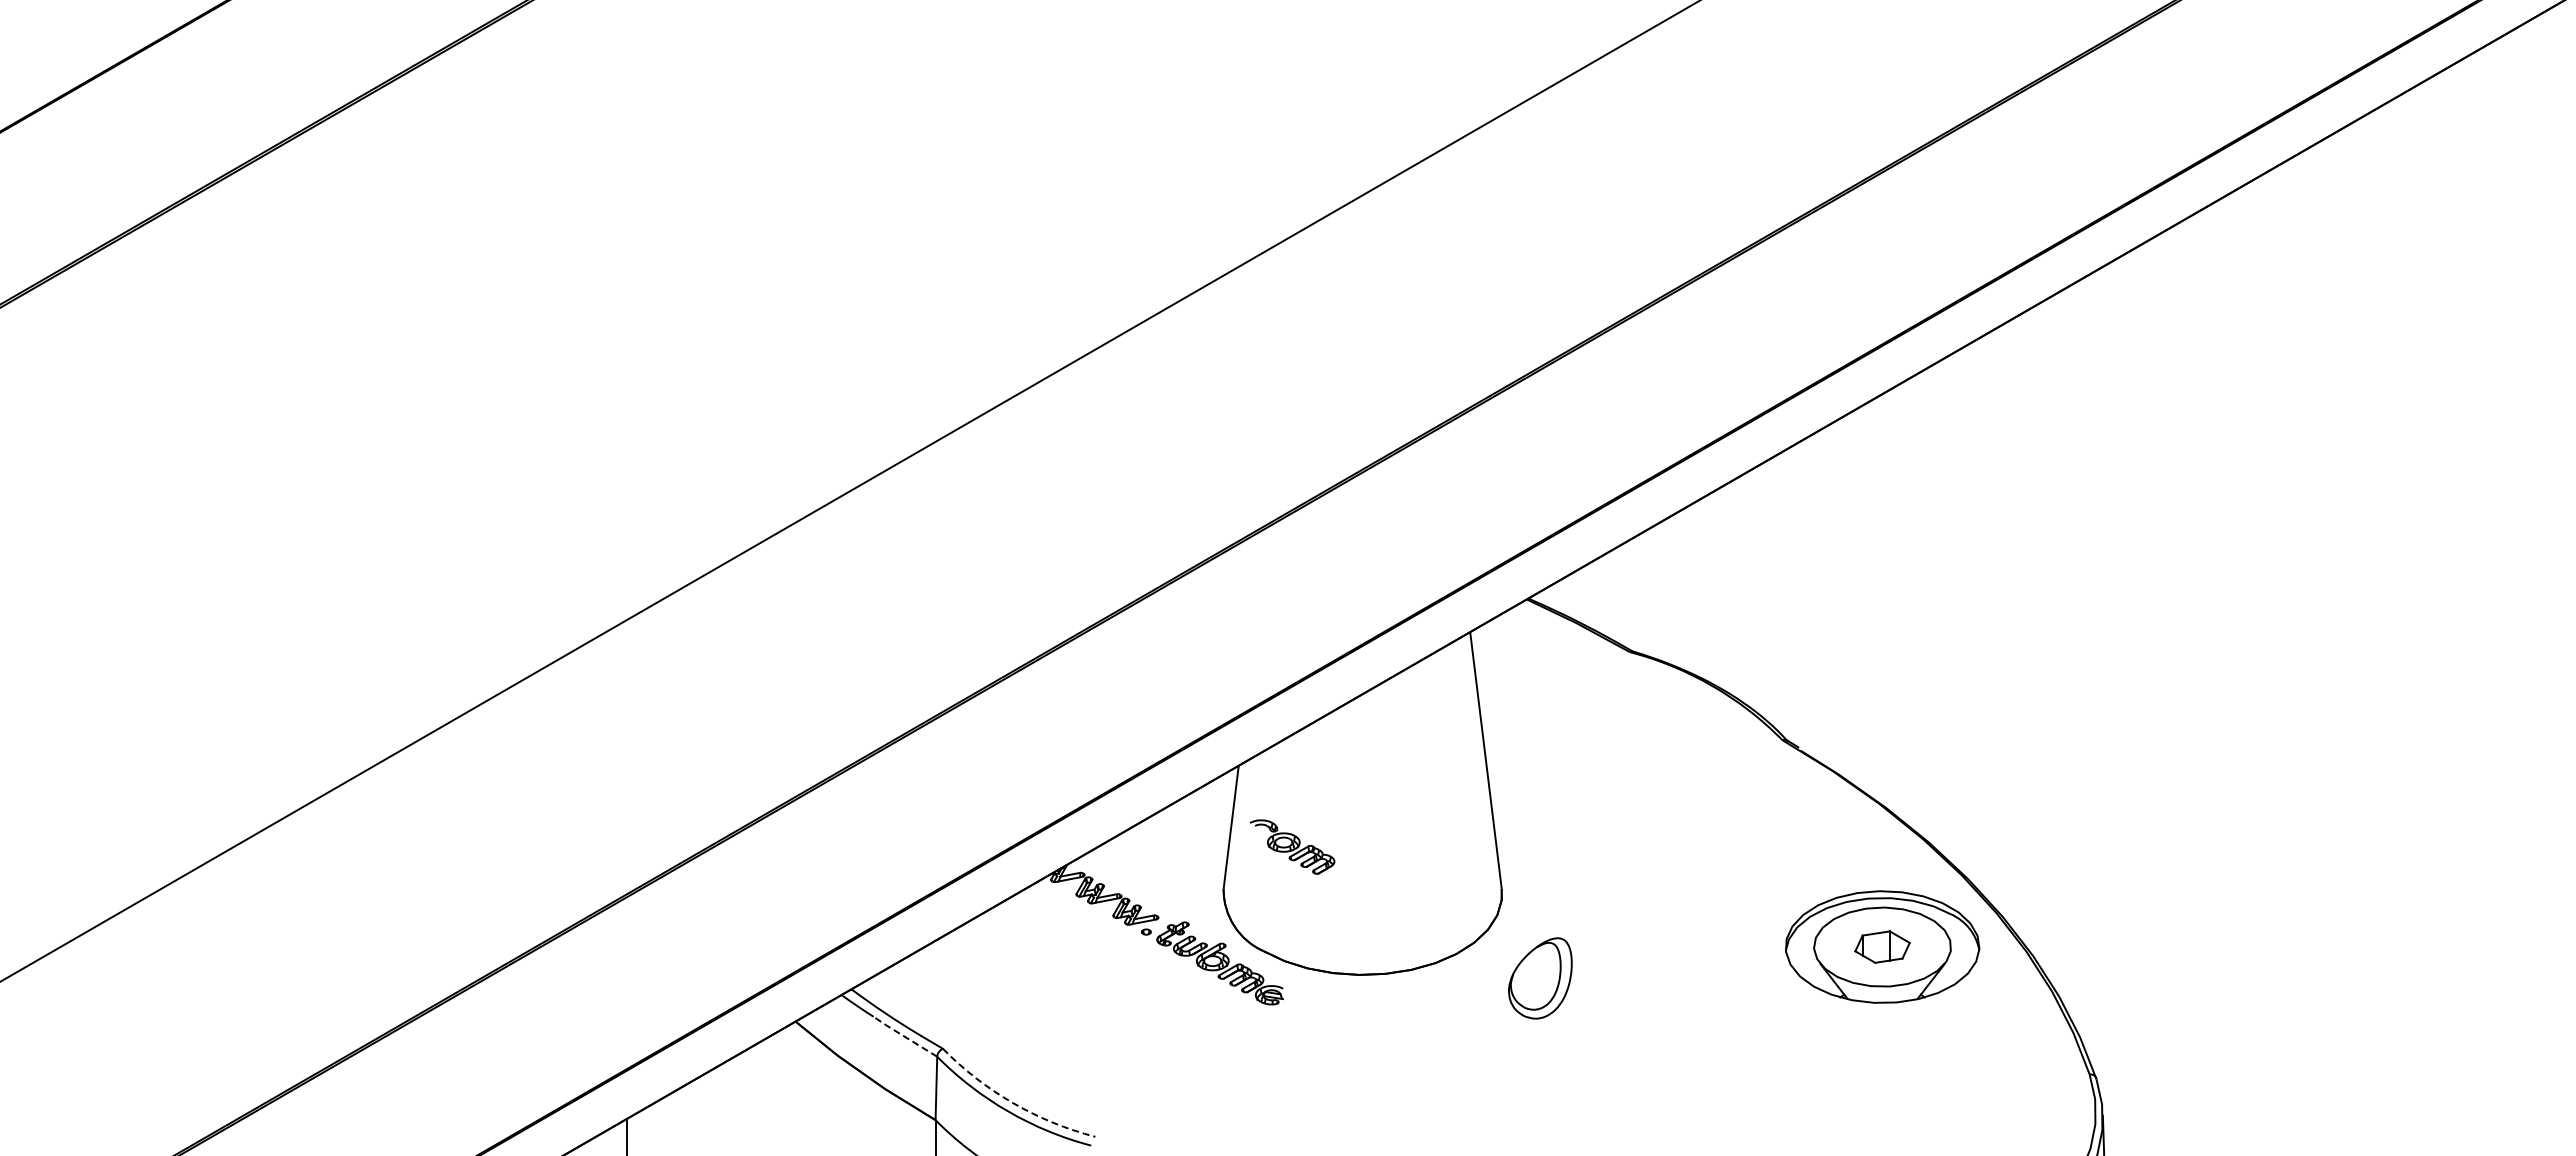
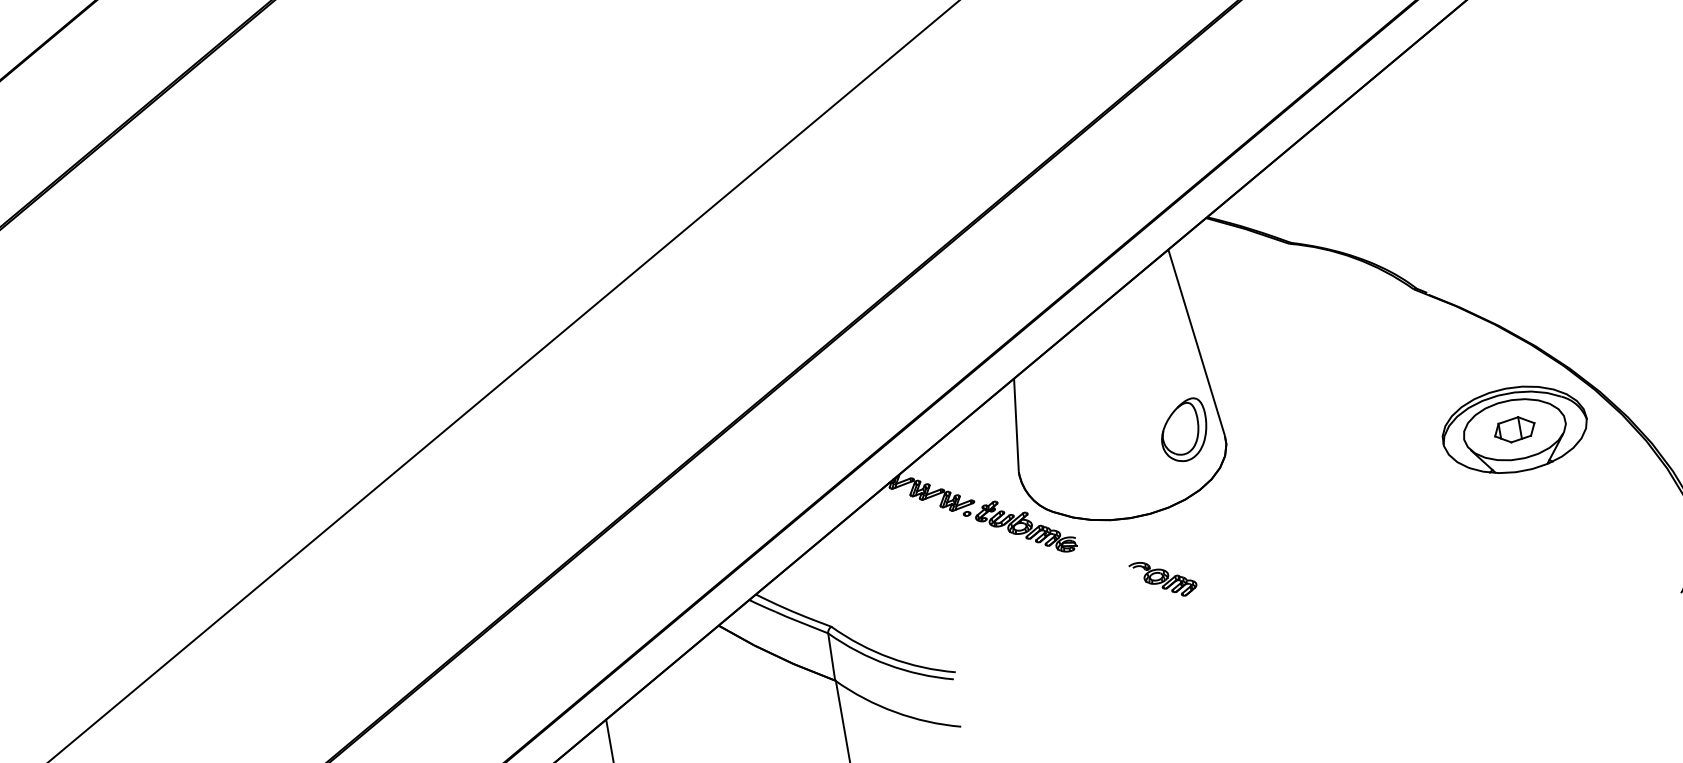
part: (1292, 846) -> (1163, 578), moved
part: (1540, 978) -> (1184, 430), moved
line: (904, 1036) -> (801, 622), dashed -> solid
arc: (1013, 1103) -> (890, 658), dashed -> solid

